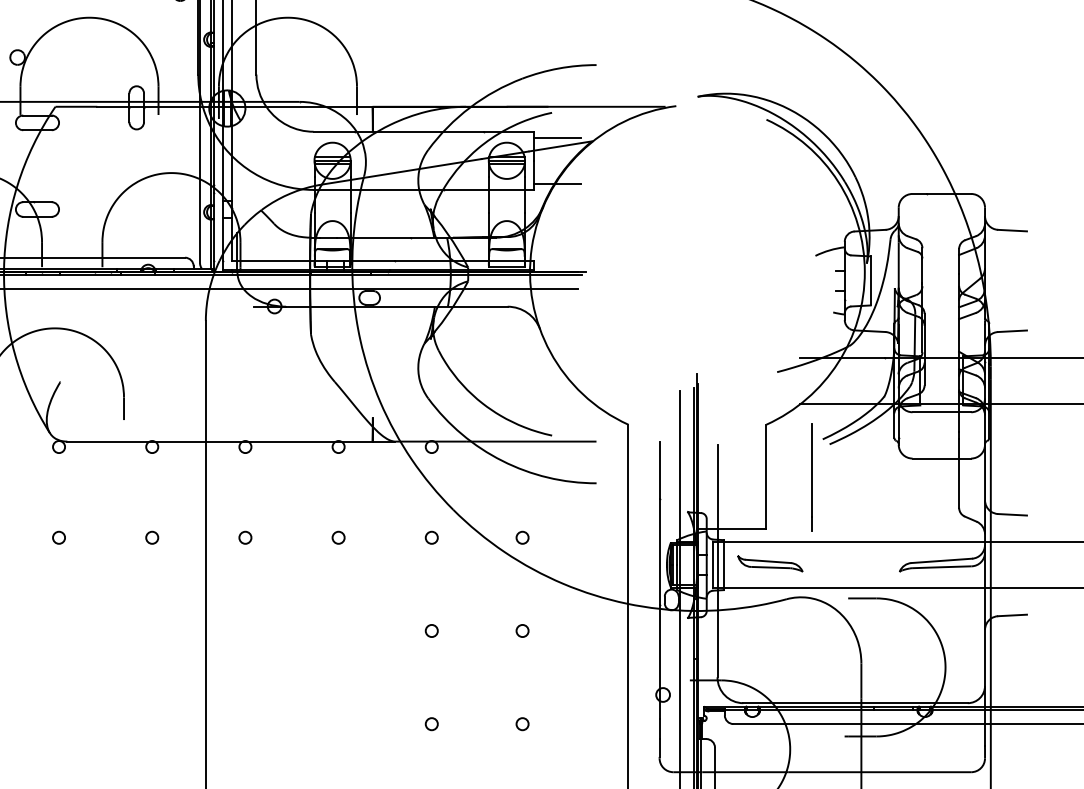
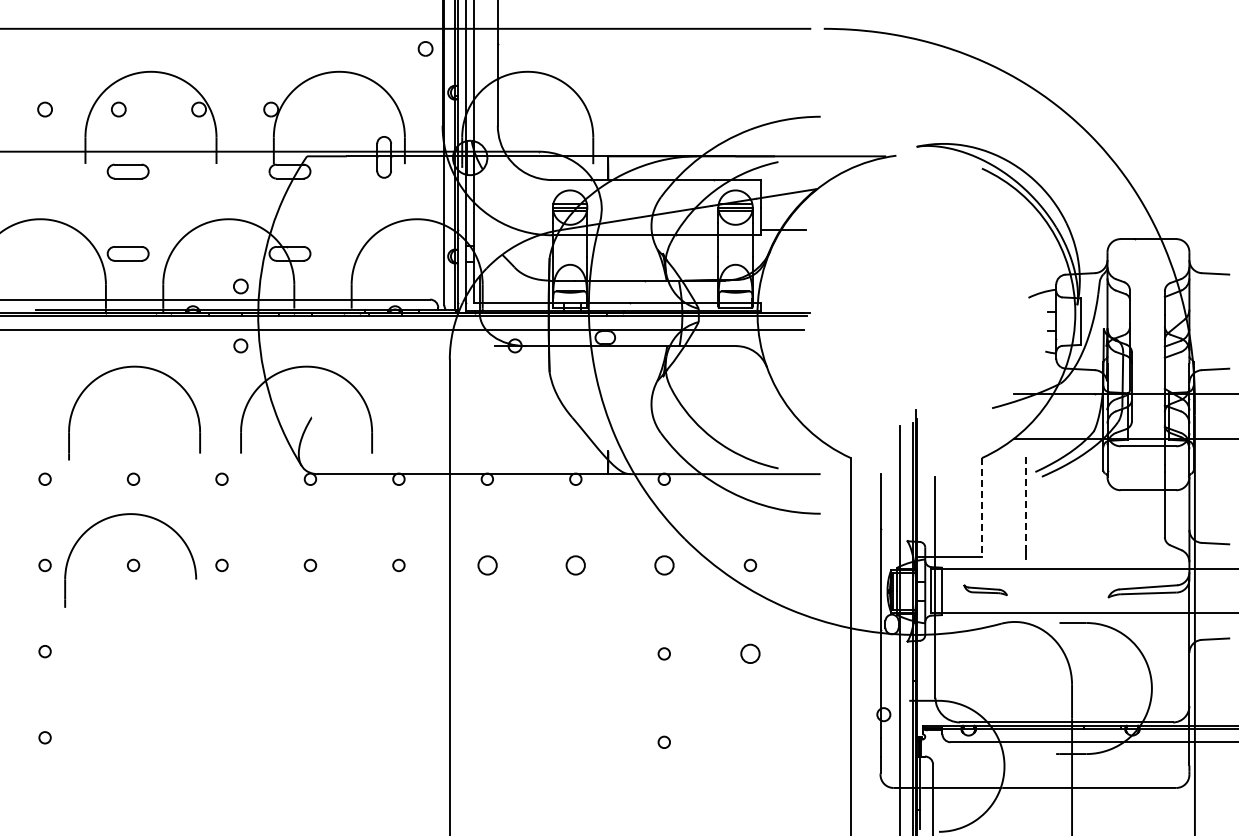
line: (556, 137) -> (782, 185), removed
line: (812, 470) -> (1025, 501), solid -> dashed
line: (765, 476) -> (981, 507), solid -> dashed
circle: (244, 537) -> (486, 565), size x1.6
circle: (338, 537) -> (575, 565), size x1.6
circle: (430, 537) -> (663, 565), size x1.6
part: (770, 564) -> (985, 590), size x0.7
circle: (522, 630) -> (750, 653), size x1.6
circle: (522, 723) -> (750, 741), removed

